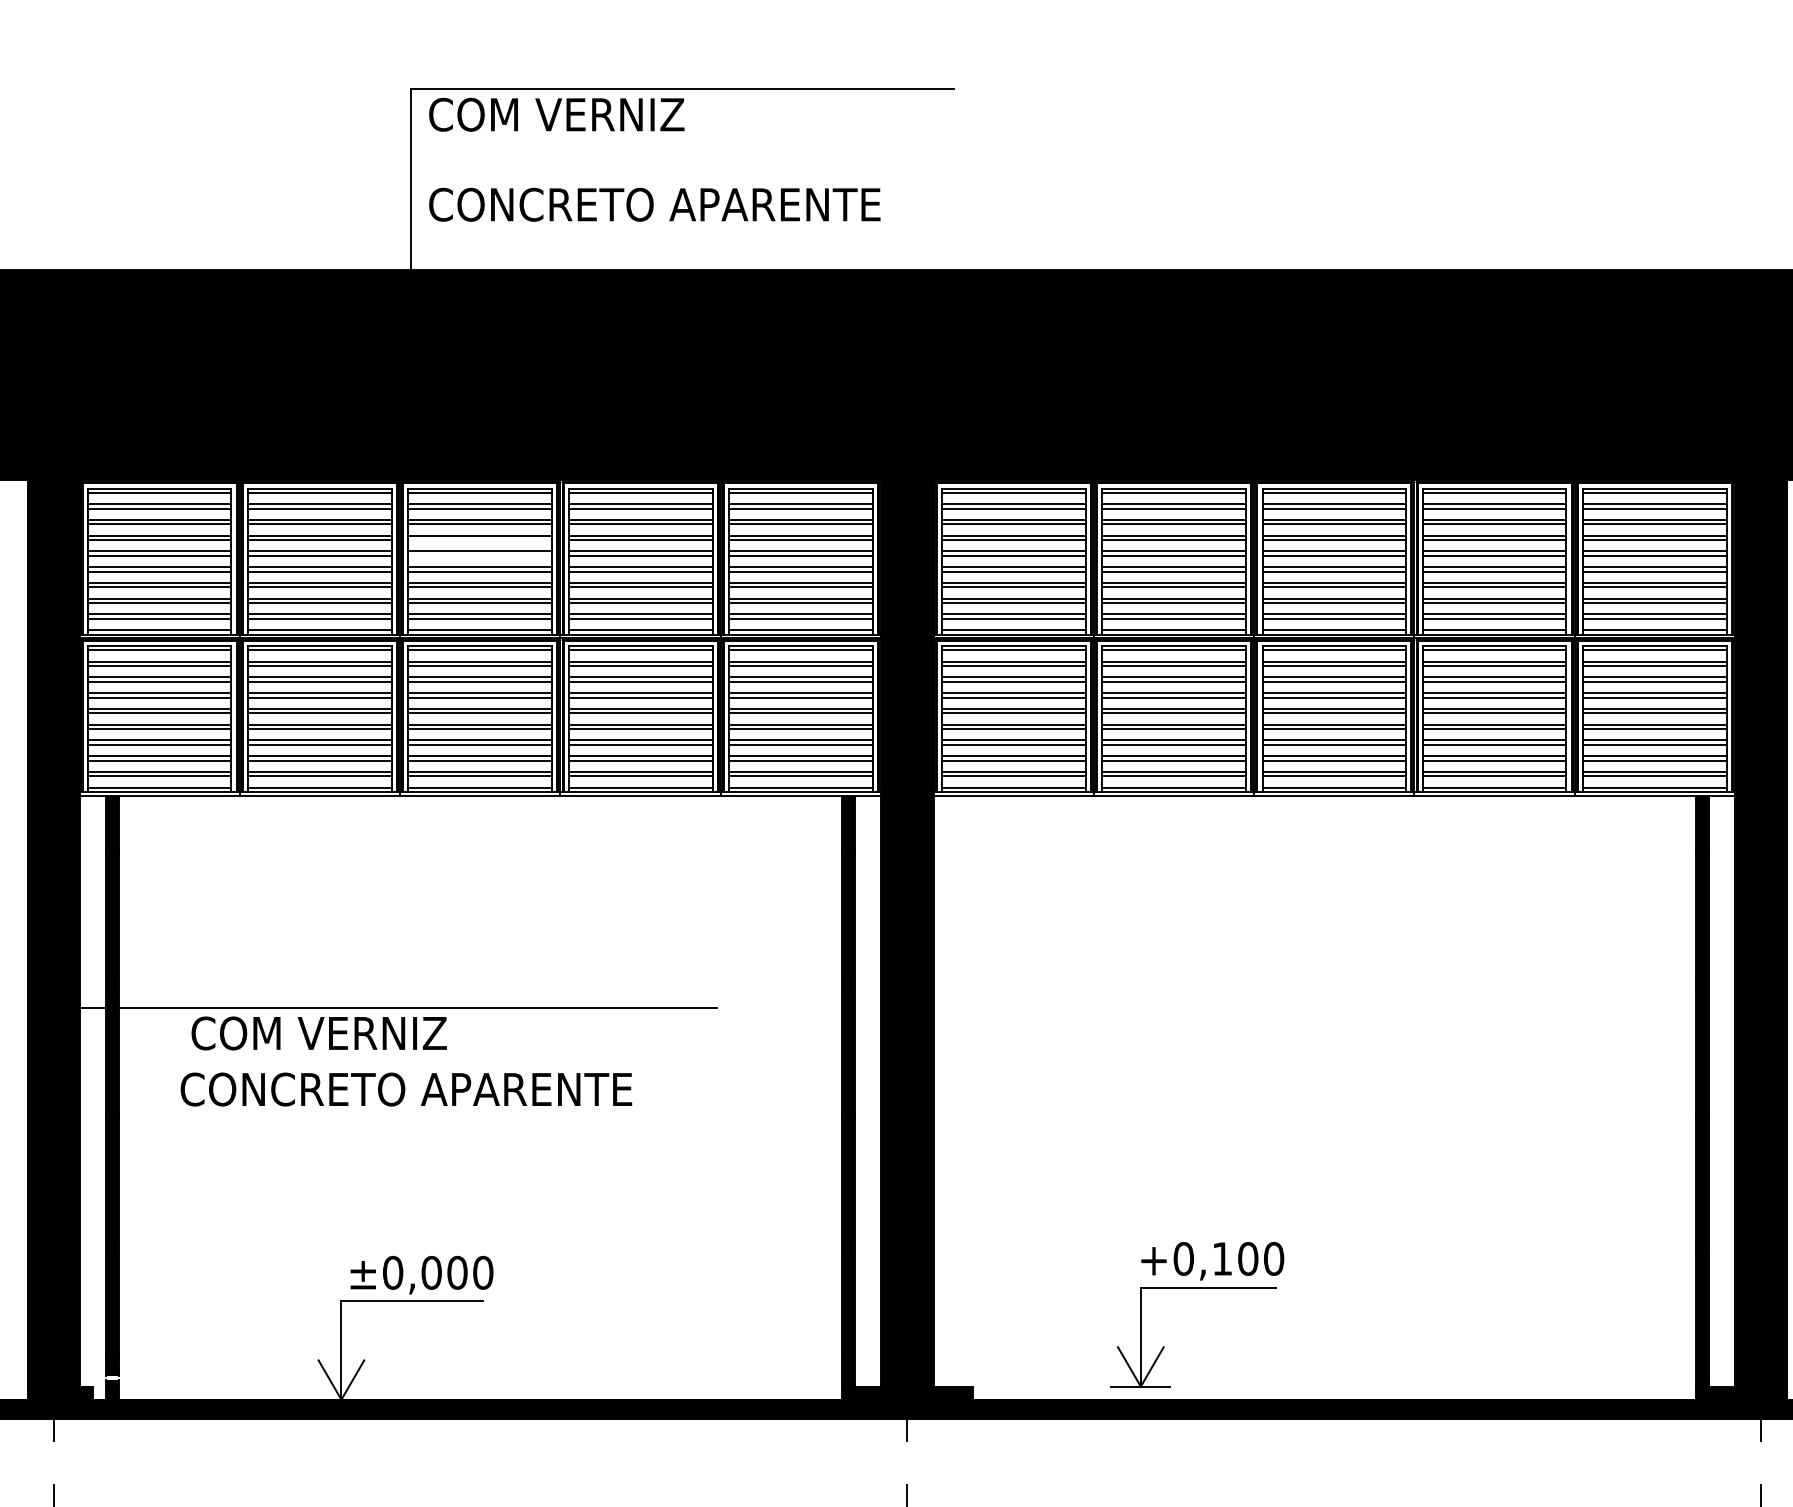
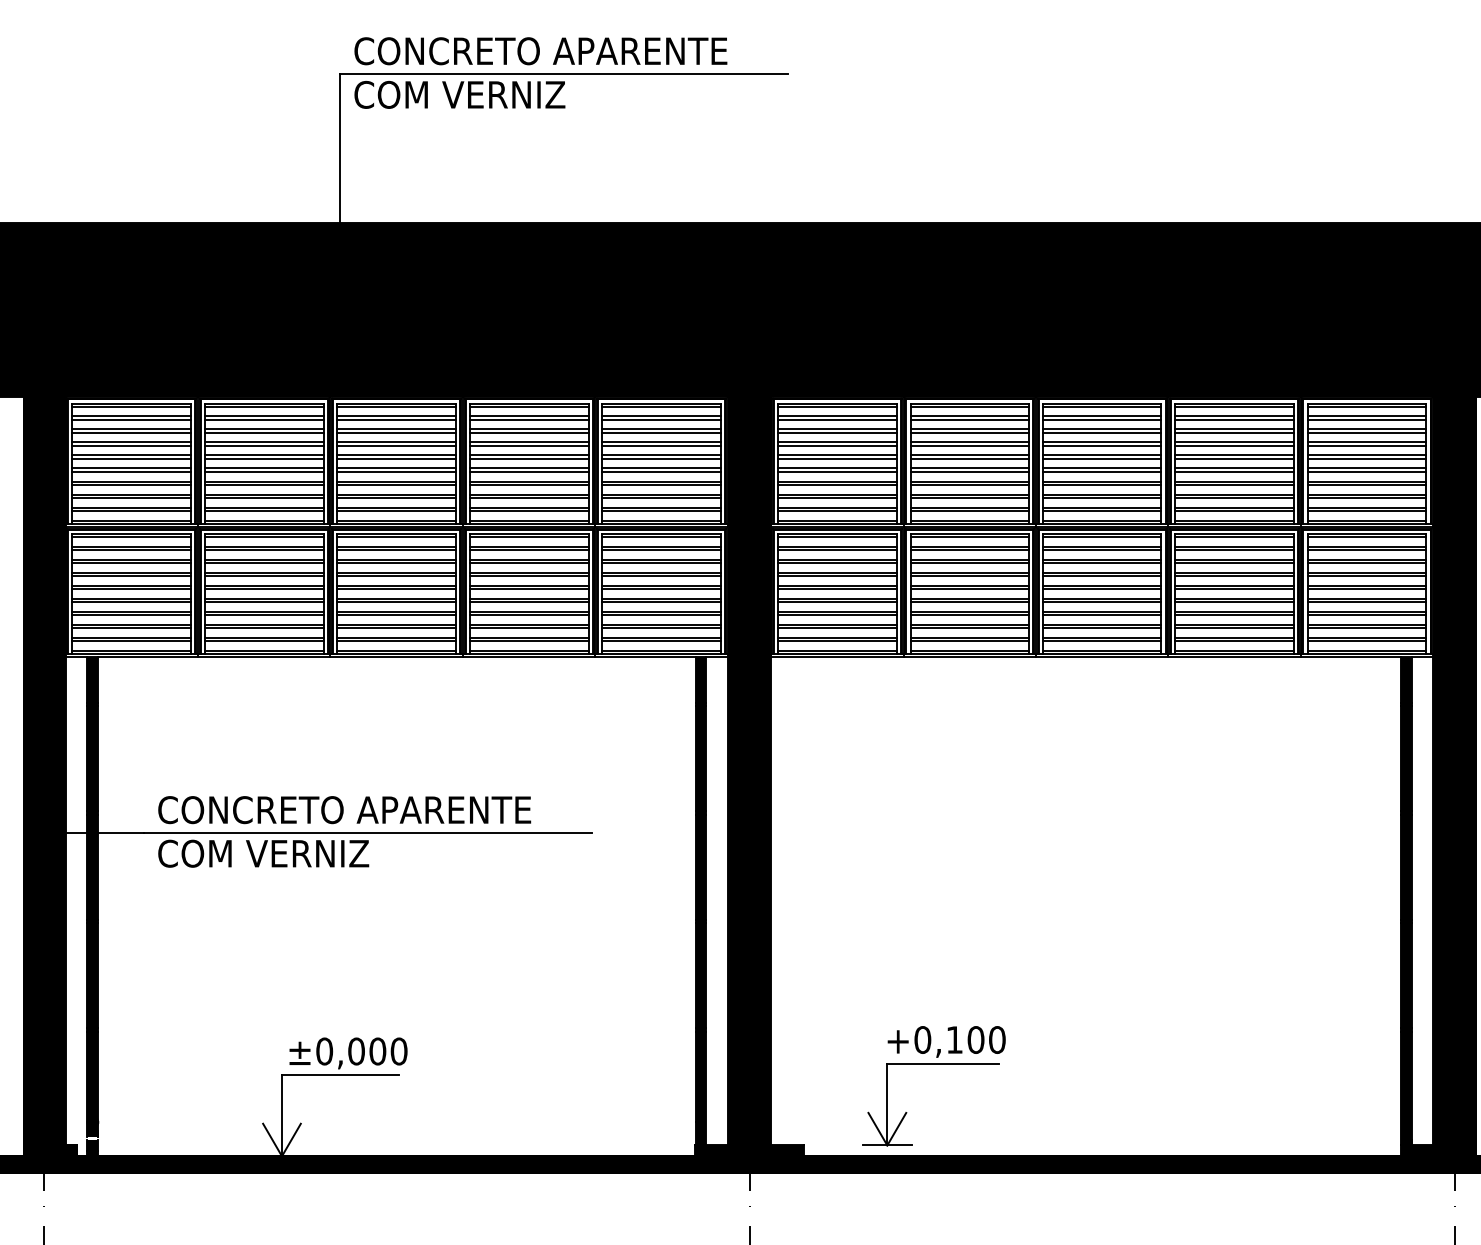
text: (654, 205) -> (540, 51), moved
line: (480, 540) -> (396, 446), added
line: (480, 556) -> (396, 459), added
text: (406, 1090) -> (344, 810), moved
part: (1196, 1288) -> (933, 1064), moved

